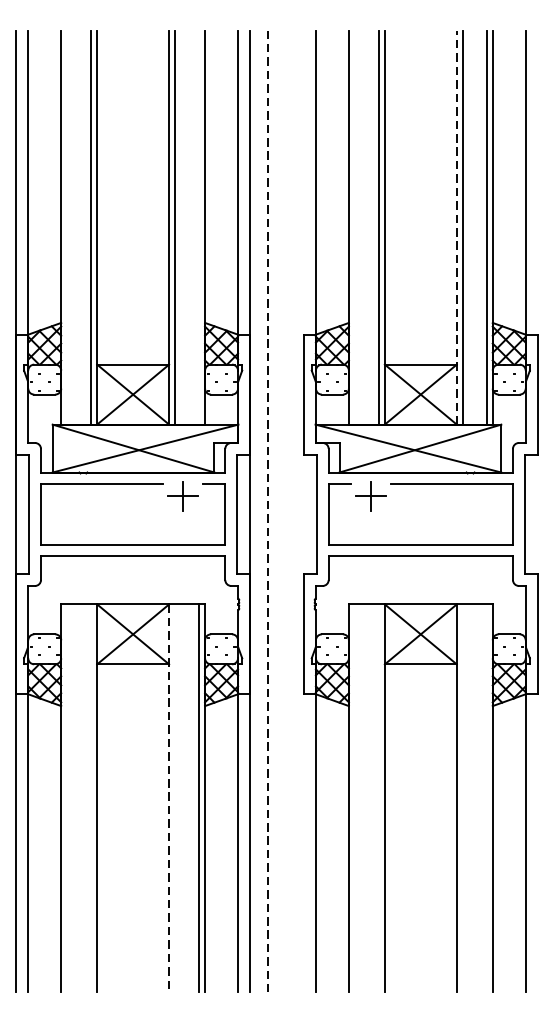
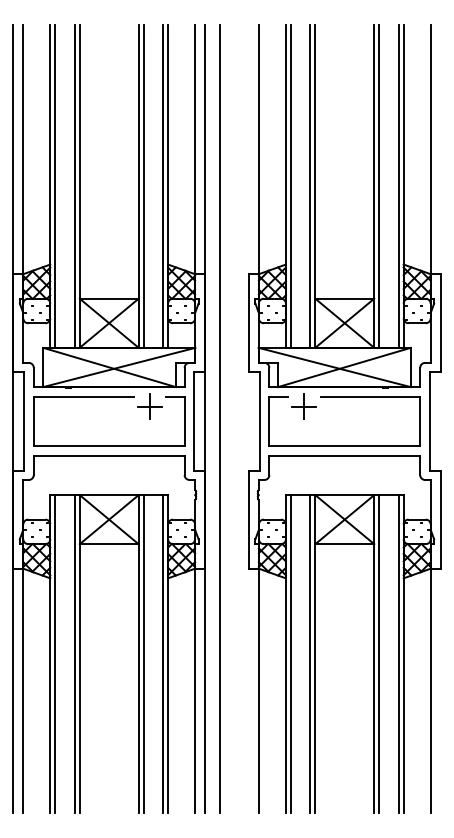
line: (457, 226) -> (374, 185), dashed -> solid
line: (67, 227) -> (55, 186), added
line: (199, 227) -> (163, 186), added
line: (354, 227) -> (290, 186), added
line: (267, 510) -> (219, 418), dashed -> solid
line: (67, 797) -> (55, 653), added
line: (90, 797) -> (74, 653), added
line: (168, 797) -> (138, 653), dashed -> solid
line: (175, 797) -> (143, 653), added
line: (354, 797) -> (290, 653), added
line: (378, 797) -> (310, 653), added
line: (463, 797) -> (379, 653), added
line: (486, 797) -> (398, 653), added

